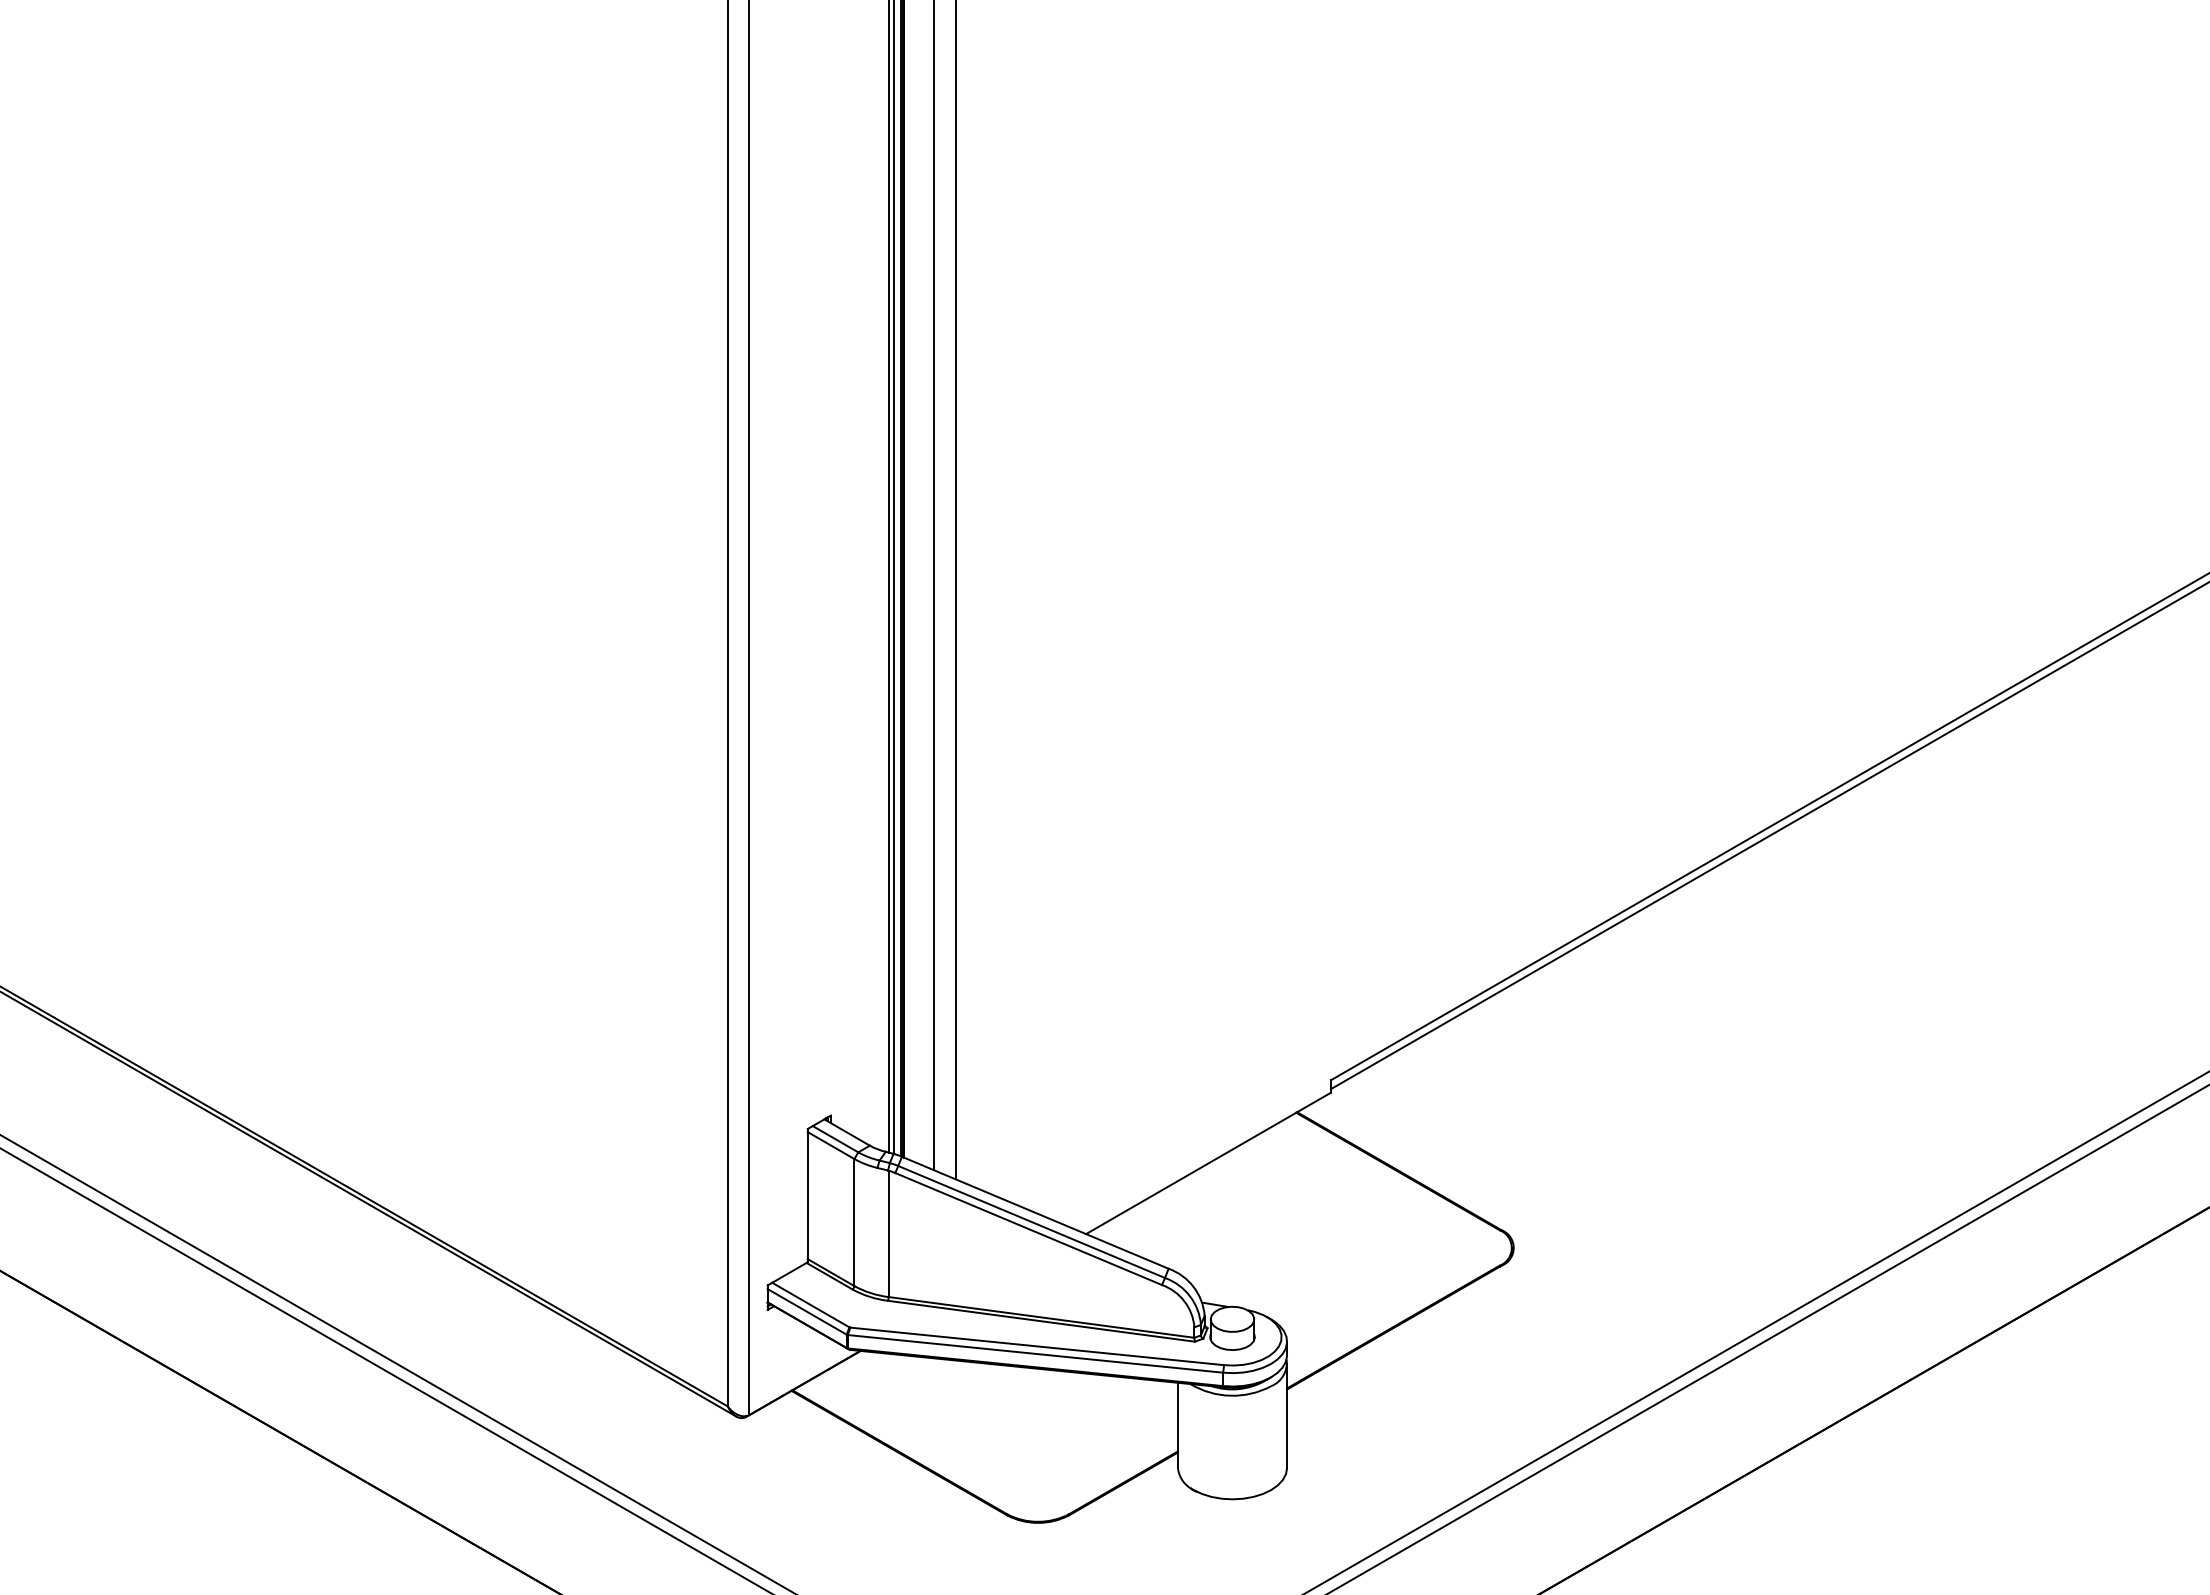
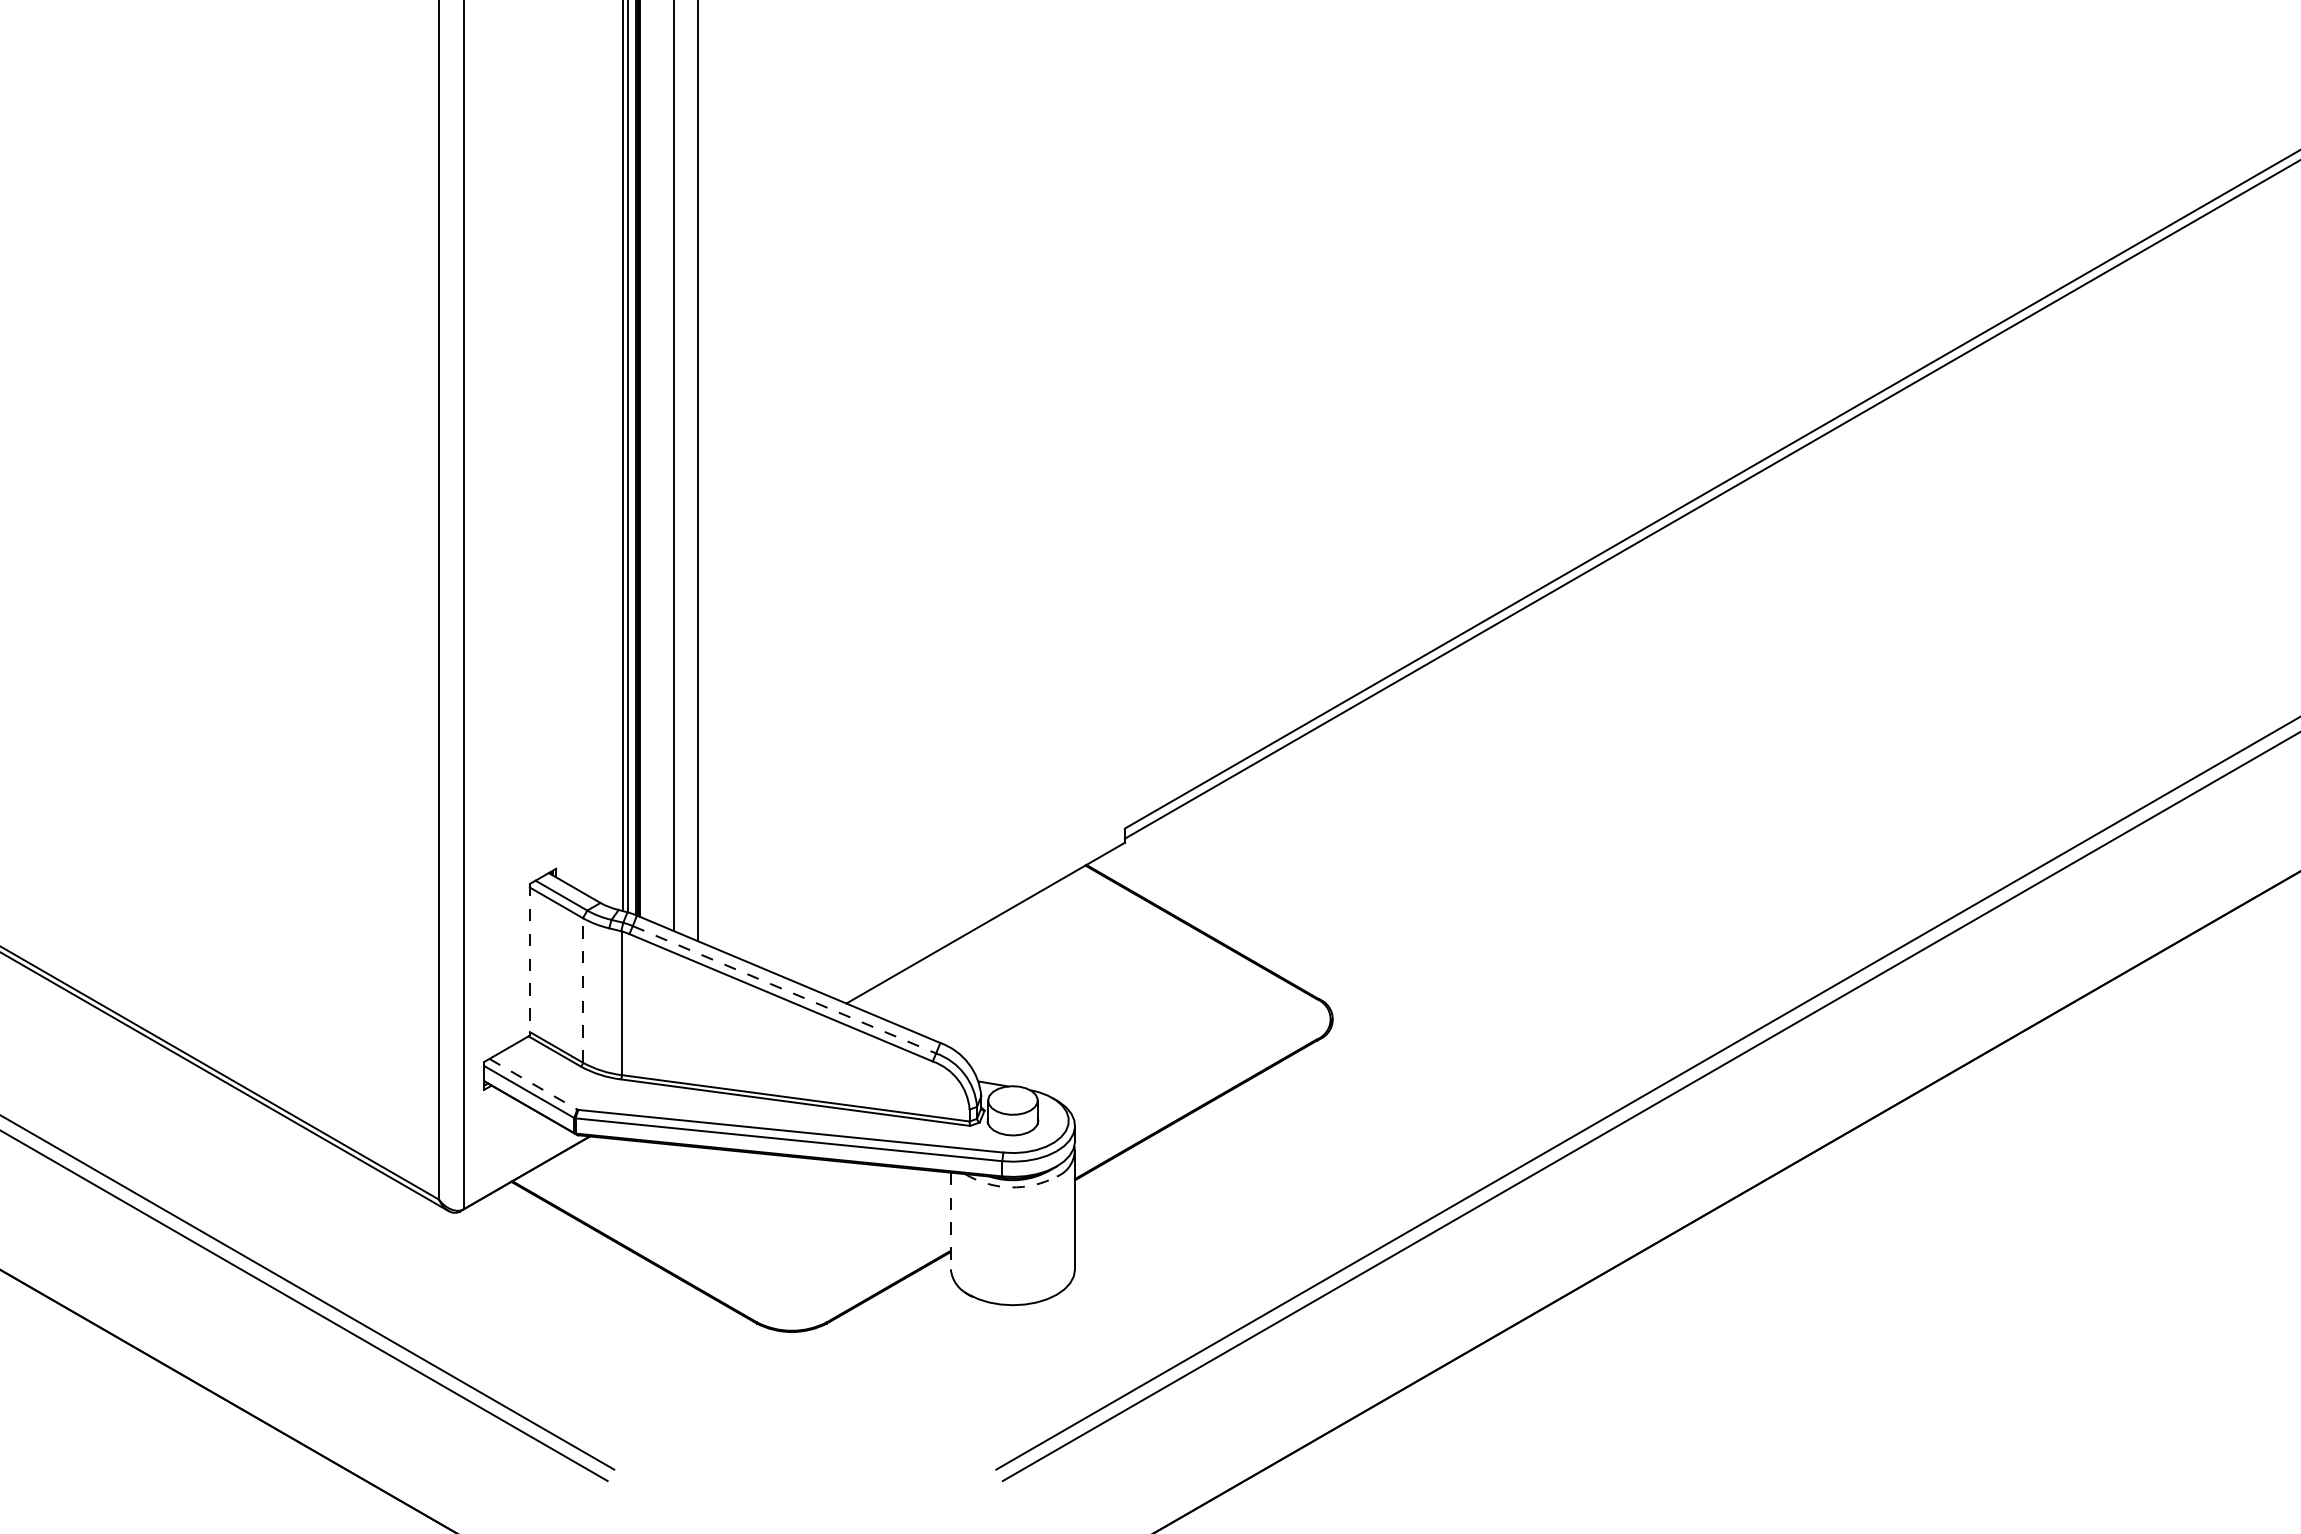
line: (807, 1195) -> (529, 959), solid -> dashed
line: (1031, 1221) -> (784, 989), solid -> dashed
line: (854, 1222) -> (583, 990), solid -> dashed
line: (810, 1305) -> (533, 1084), solid -> dashed
arc: (1230, 1395) -> (1010, 1187), solid -> dashed
line: (1177, 1425) -> (950, 1221), solid -> dashed

